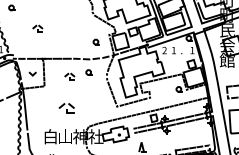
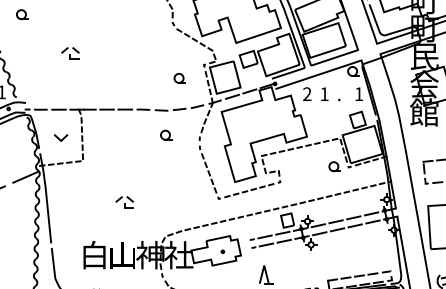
part: (69, 76) -> (129, 142), removed
part: (66, 108) -> (124, 202), size x0.62

